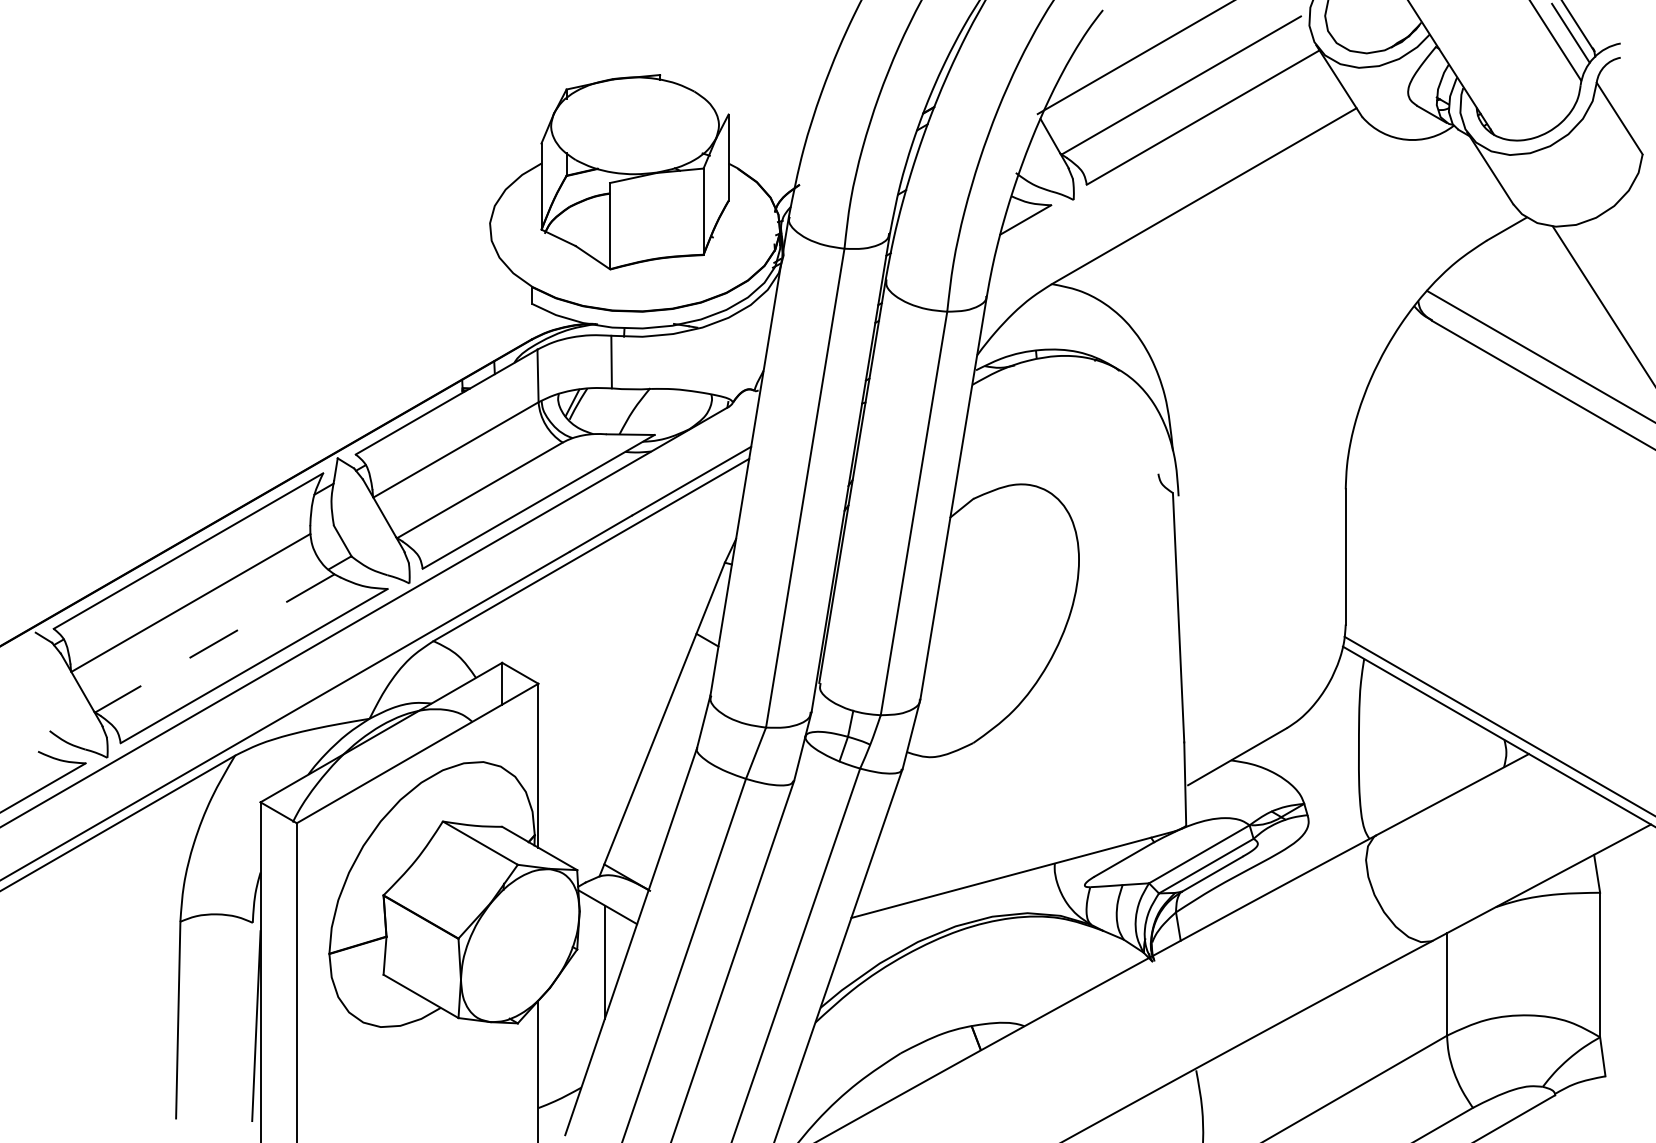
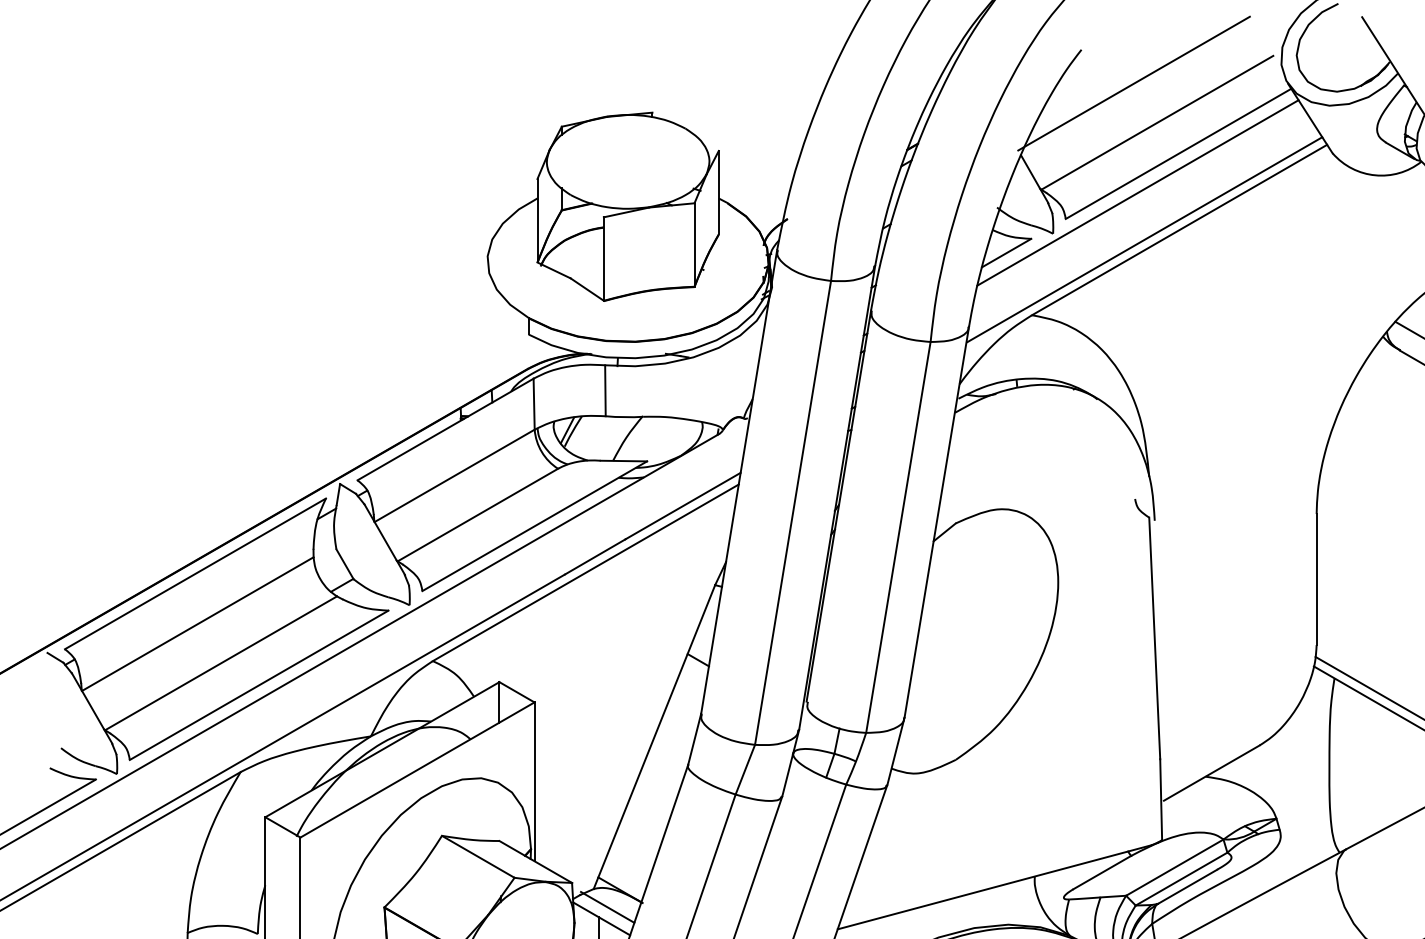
line: (1161, 157) -> (1138, 192), added
line: (1168, 205) -> (1144, 239), added
line: (214, 643) -> (220, 663), dashed -> solid
line: (613, 895) -> (607, 907), added

